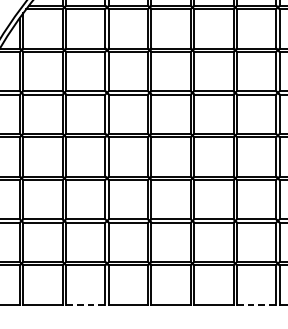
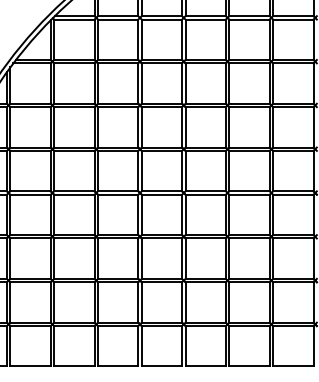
line: (85, 304) -> (74, 366), dashed -> solid
line: (256, 304) -> (249, 366), dashed -> solid

